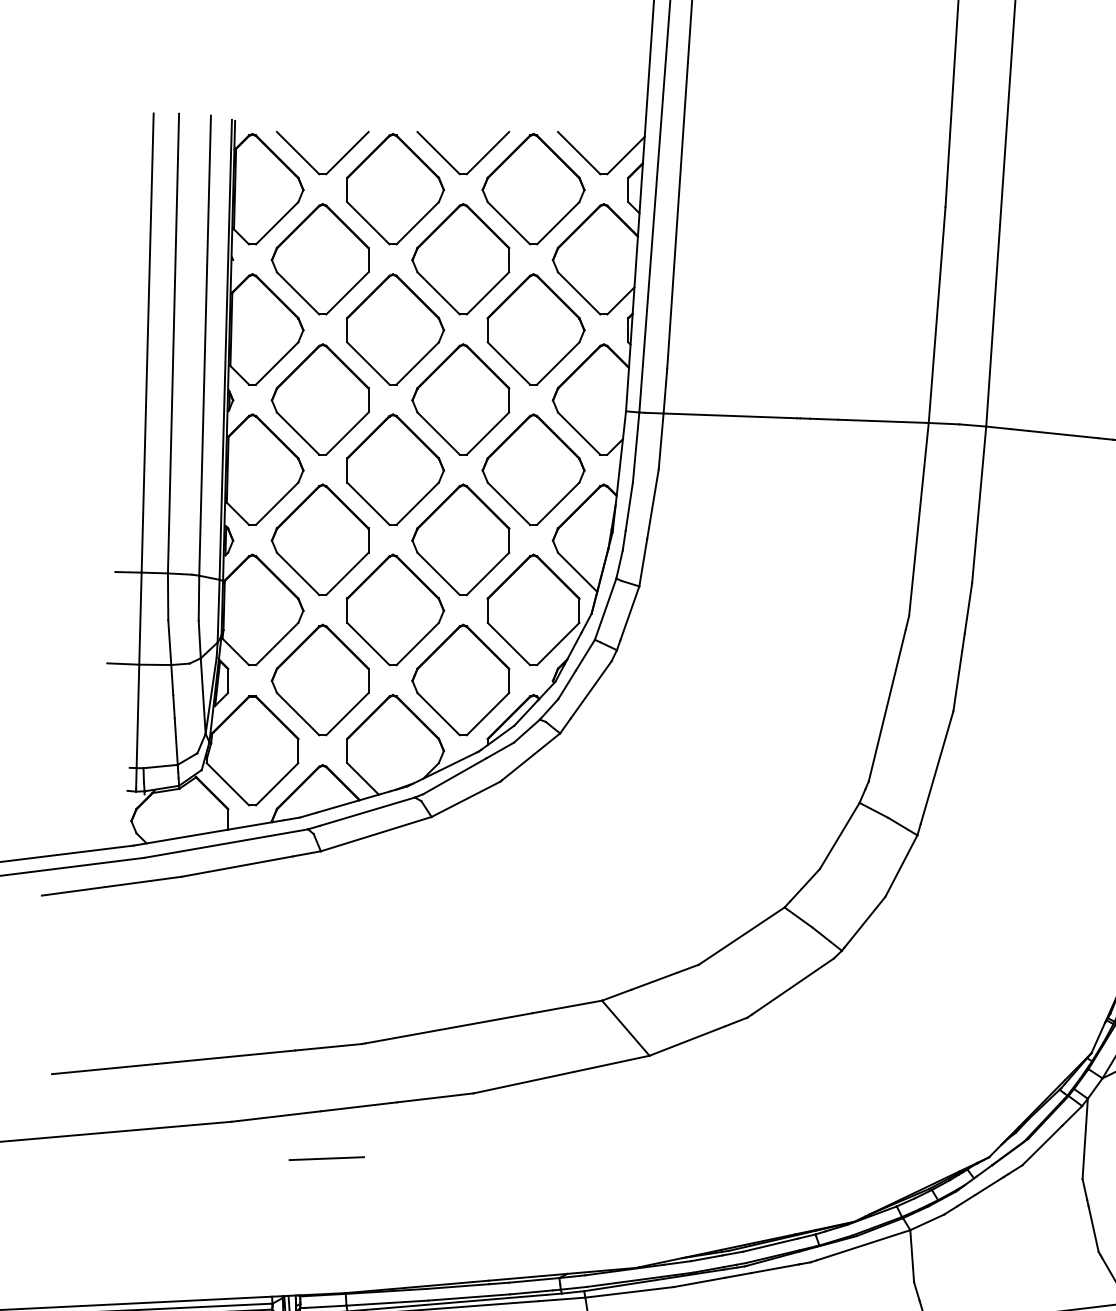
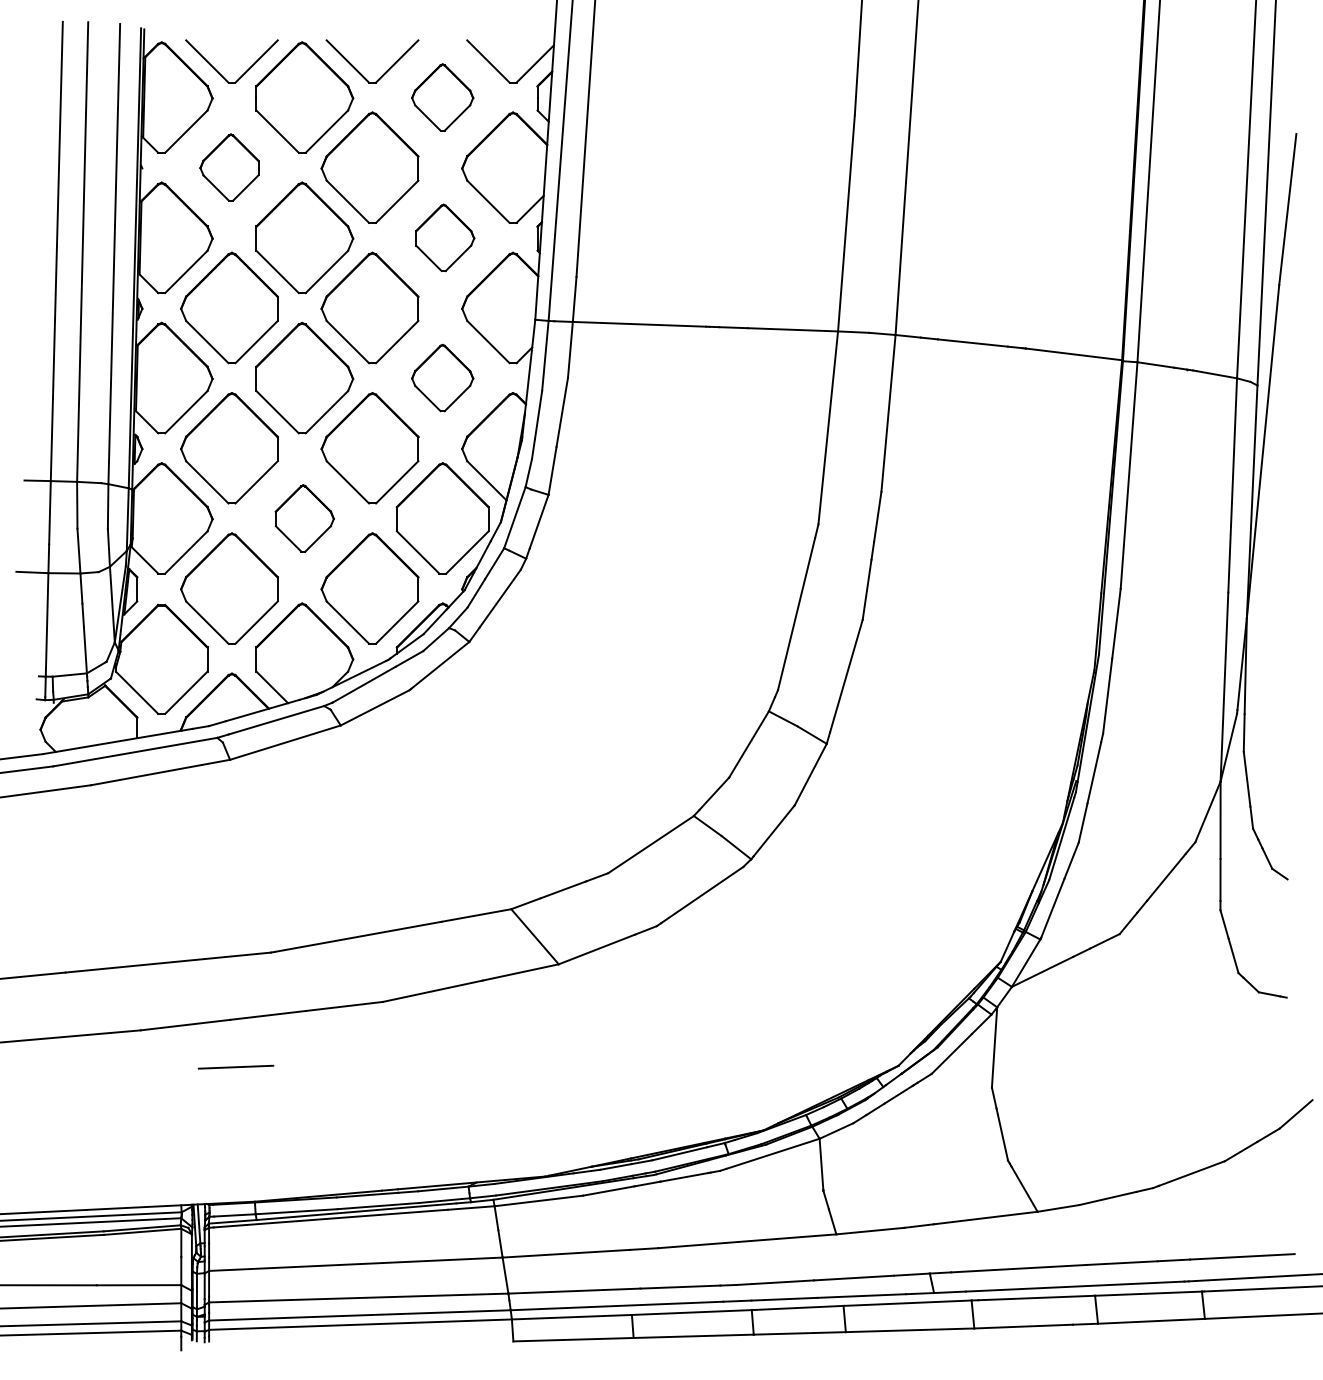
part: (533, 189) -> (442, 97), size x0.6
part: (320, 259) -> (229, 167), size x0.6
part: (535, 329) -> (444, 237), size x0.6
part: (533, 469) -> (442, 377), size x0.6
part: (395, 610) -> (304, 518), size x0.6

